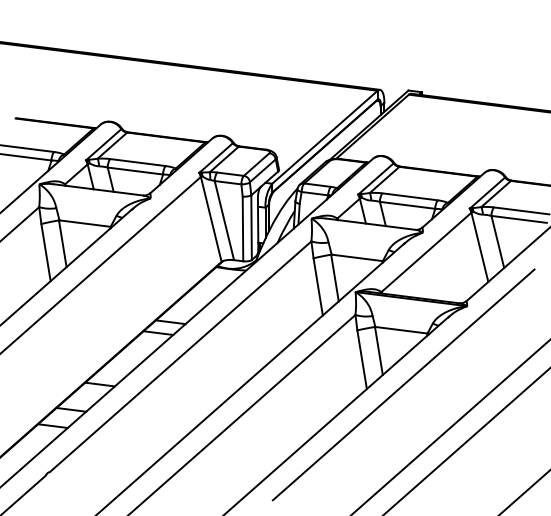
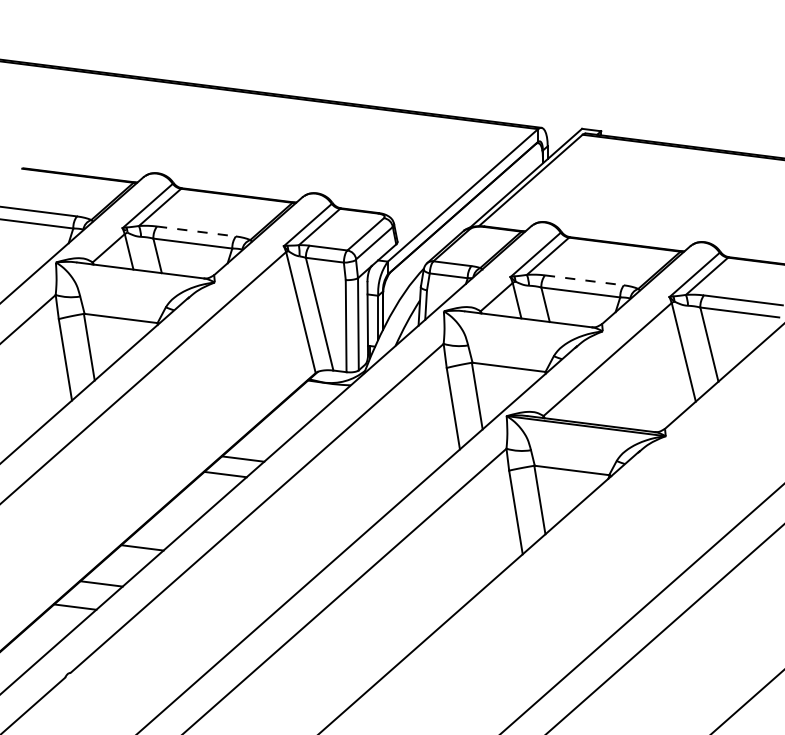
line: (137, 162) -> (195, 231), solid -> dashed
line: (410, 196) -> (584, 279), solid -> dashed
line: (403, 384) -> (574, 547), removed

